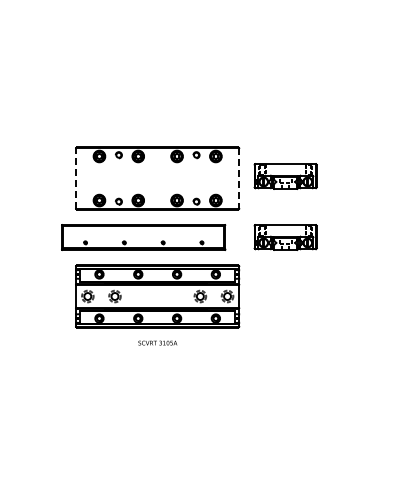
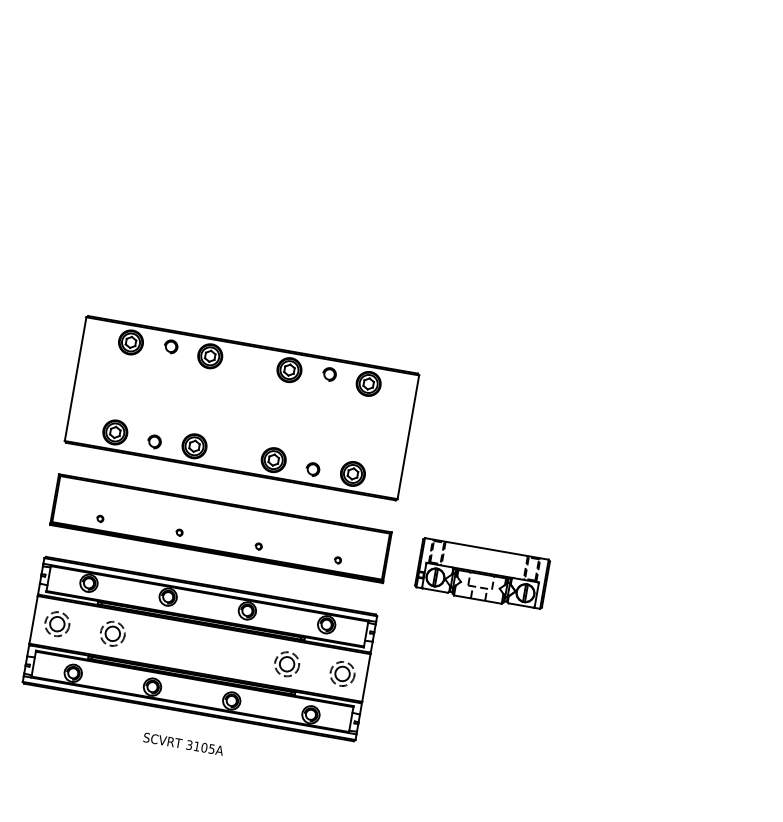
part: (285, 176) -> (503, 449), removed
line: (76, 178) -> (76, 379), dashed -> solid
line: (239, 179) -> (408, 439), dashed -> solid
part: (143, 237) -> (220, 528), moved

